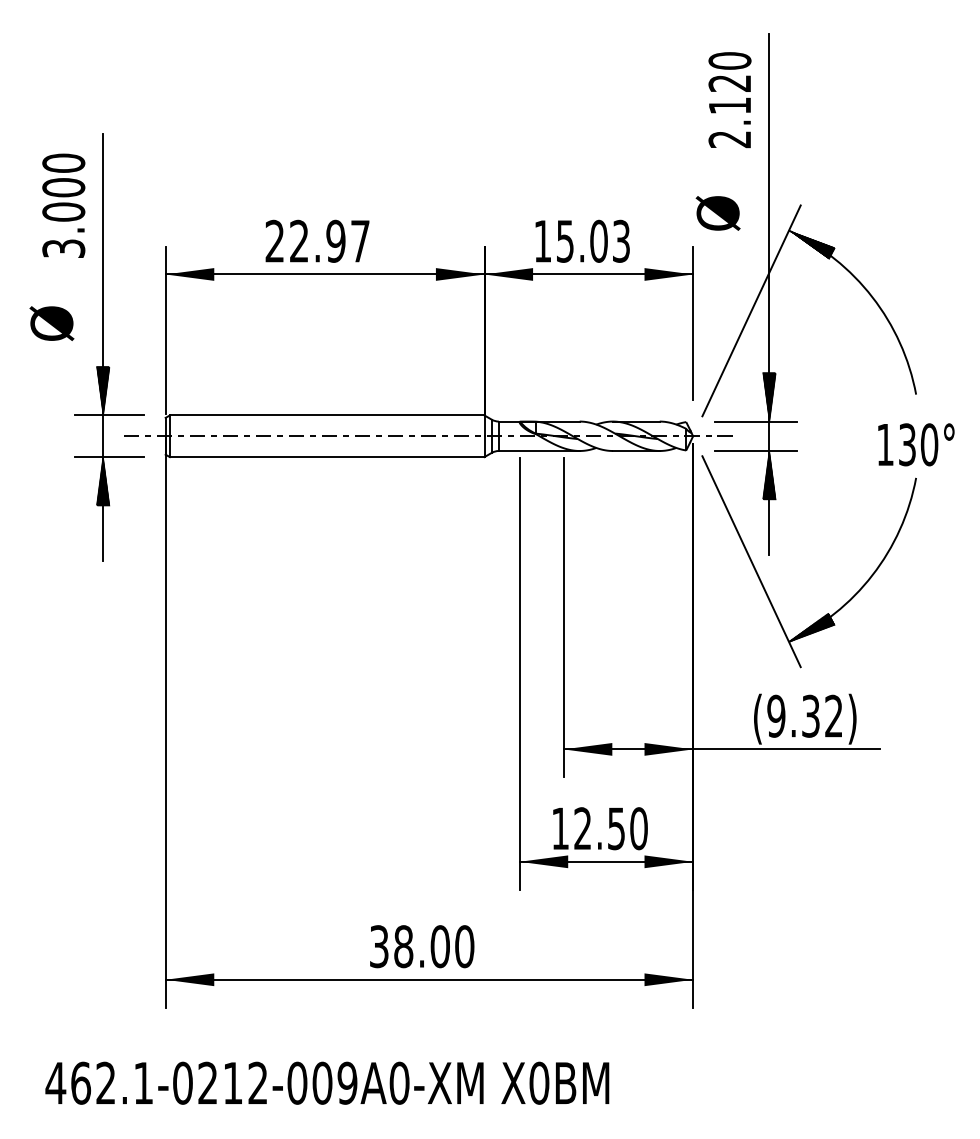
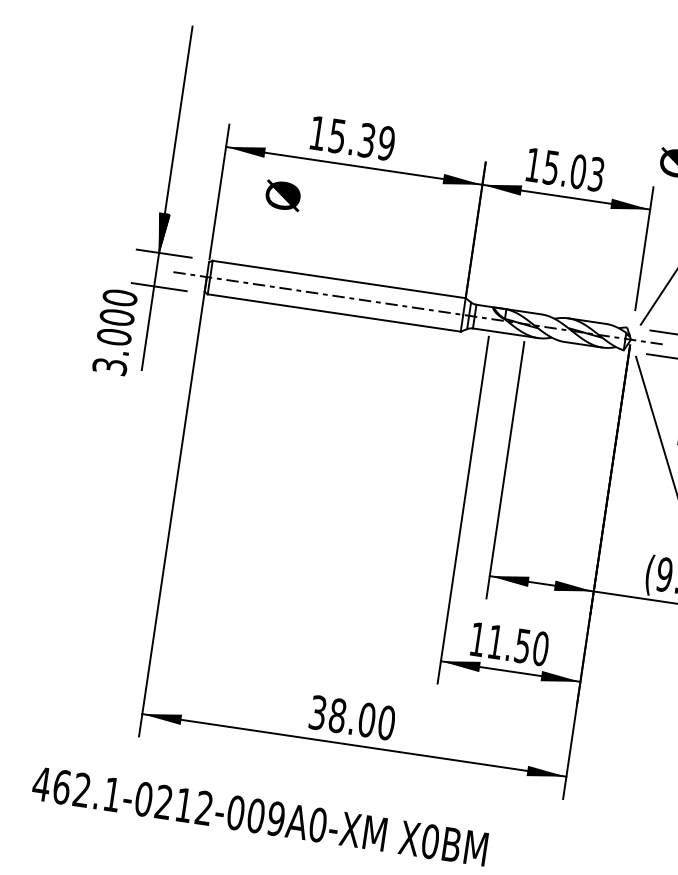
text: (63, 205) -> (114, 331), moved
text: (317, 240) -> (352, 137), 22.97 -> 15.39
text: (51, 323) -> (282, 195), moved
hatch: (102, 481) -> (150, 305), removed
text: (582, 828) -> (495, 641), 12.50 -> 11.50

